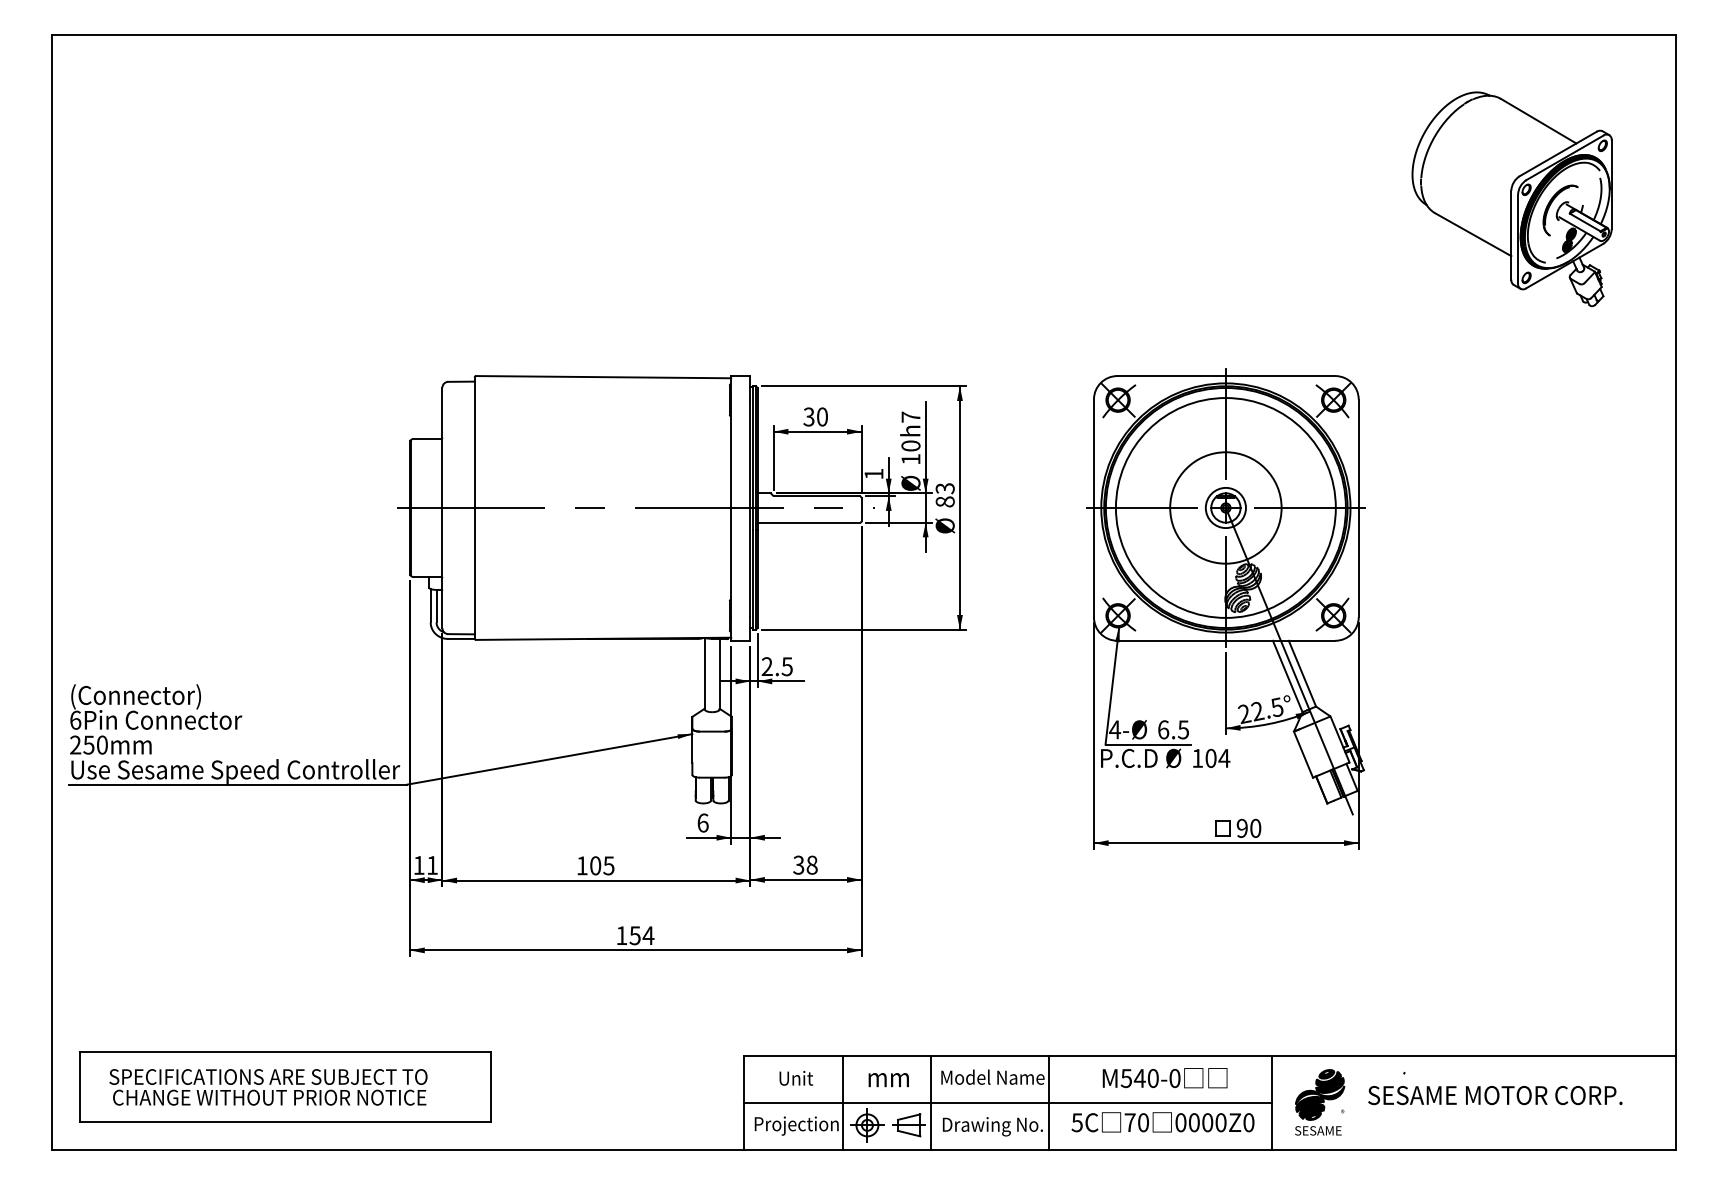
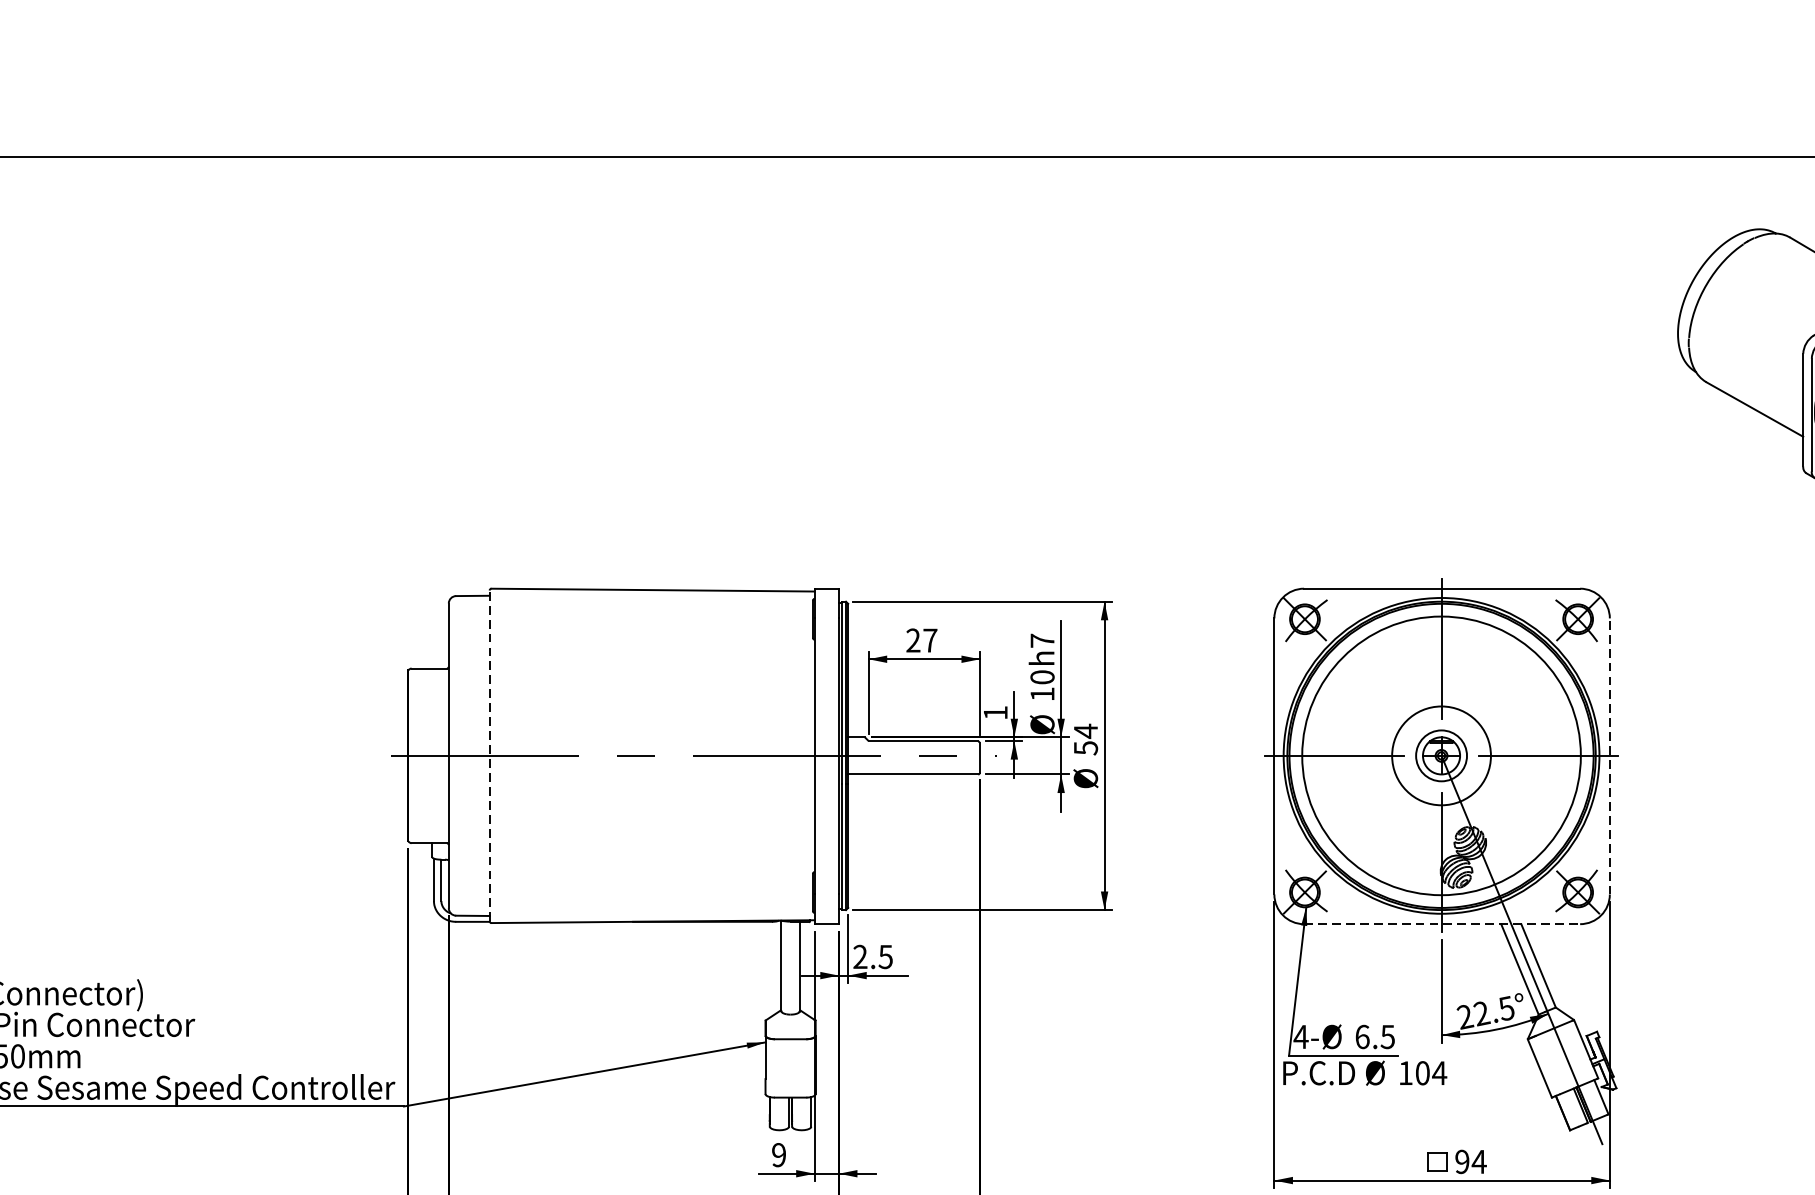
text: (815, 416) -> (921, 639), 30 -> 27
text: (944, 494) -> (1084, 738), 83 -> 54
line: (474, 507) -> (489, 755), solid -> dashed
circle: (1225, 507) -> (1441, 755), size x0.7
line: (1358, 508) -> (1609, 756), solid -> dashed
line: (1226, 640) -> (1442, 923), solid -> dashed
text: (702, 822) -> (778, 1154), 6 -> 9
text: (1255, 827) -> (1479, 1160), 90 -> 94

